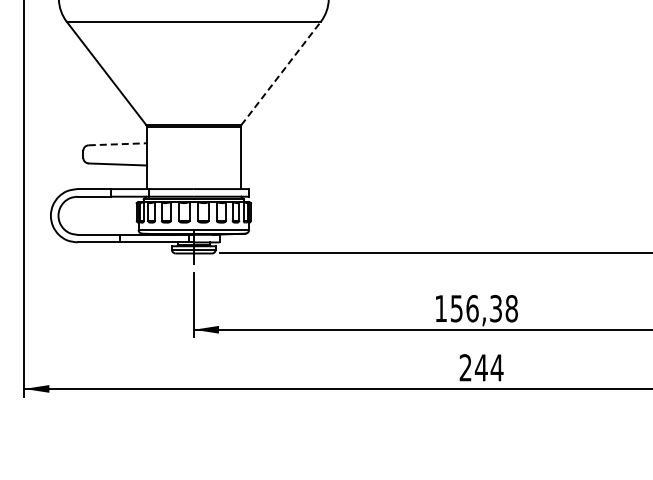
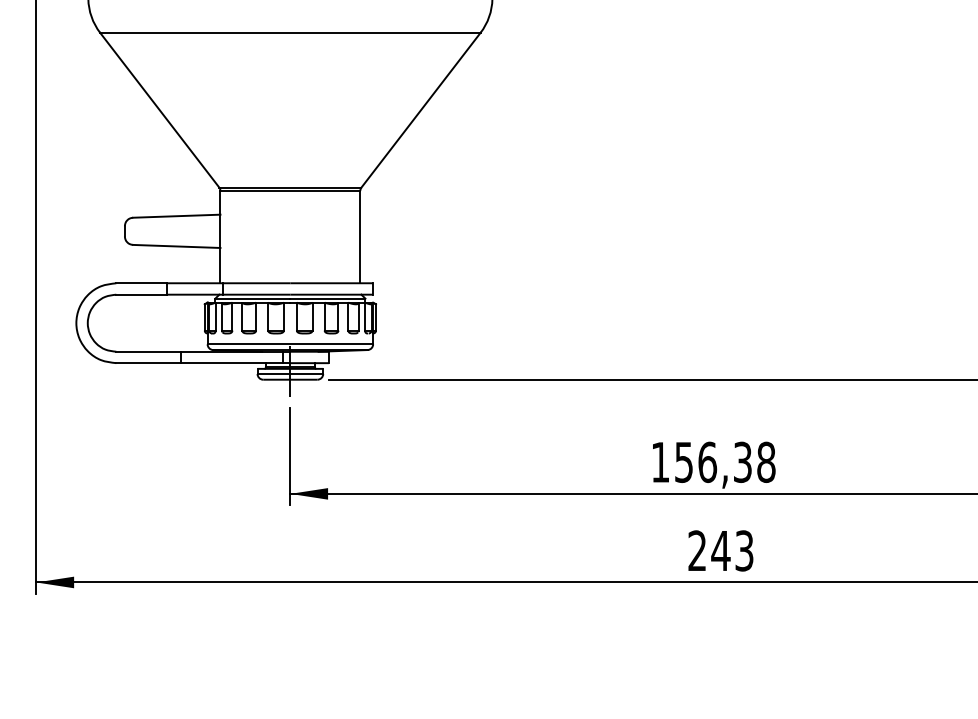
line: (281, 73) -> (421, 110), dashed -> solid
line: (118, 144) -> (177, 216), dashed -> solid
text: (496, 367) -> (743, 550), 244 -> 243

